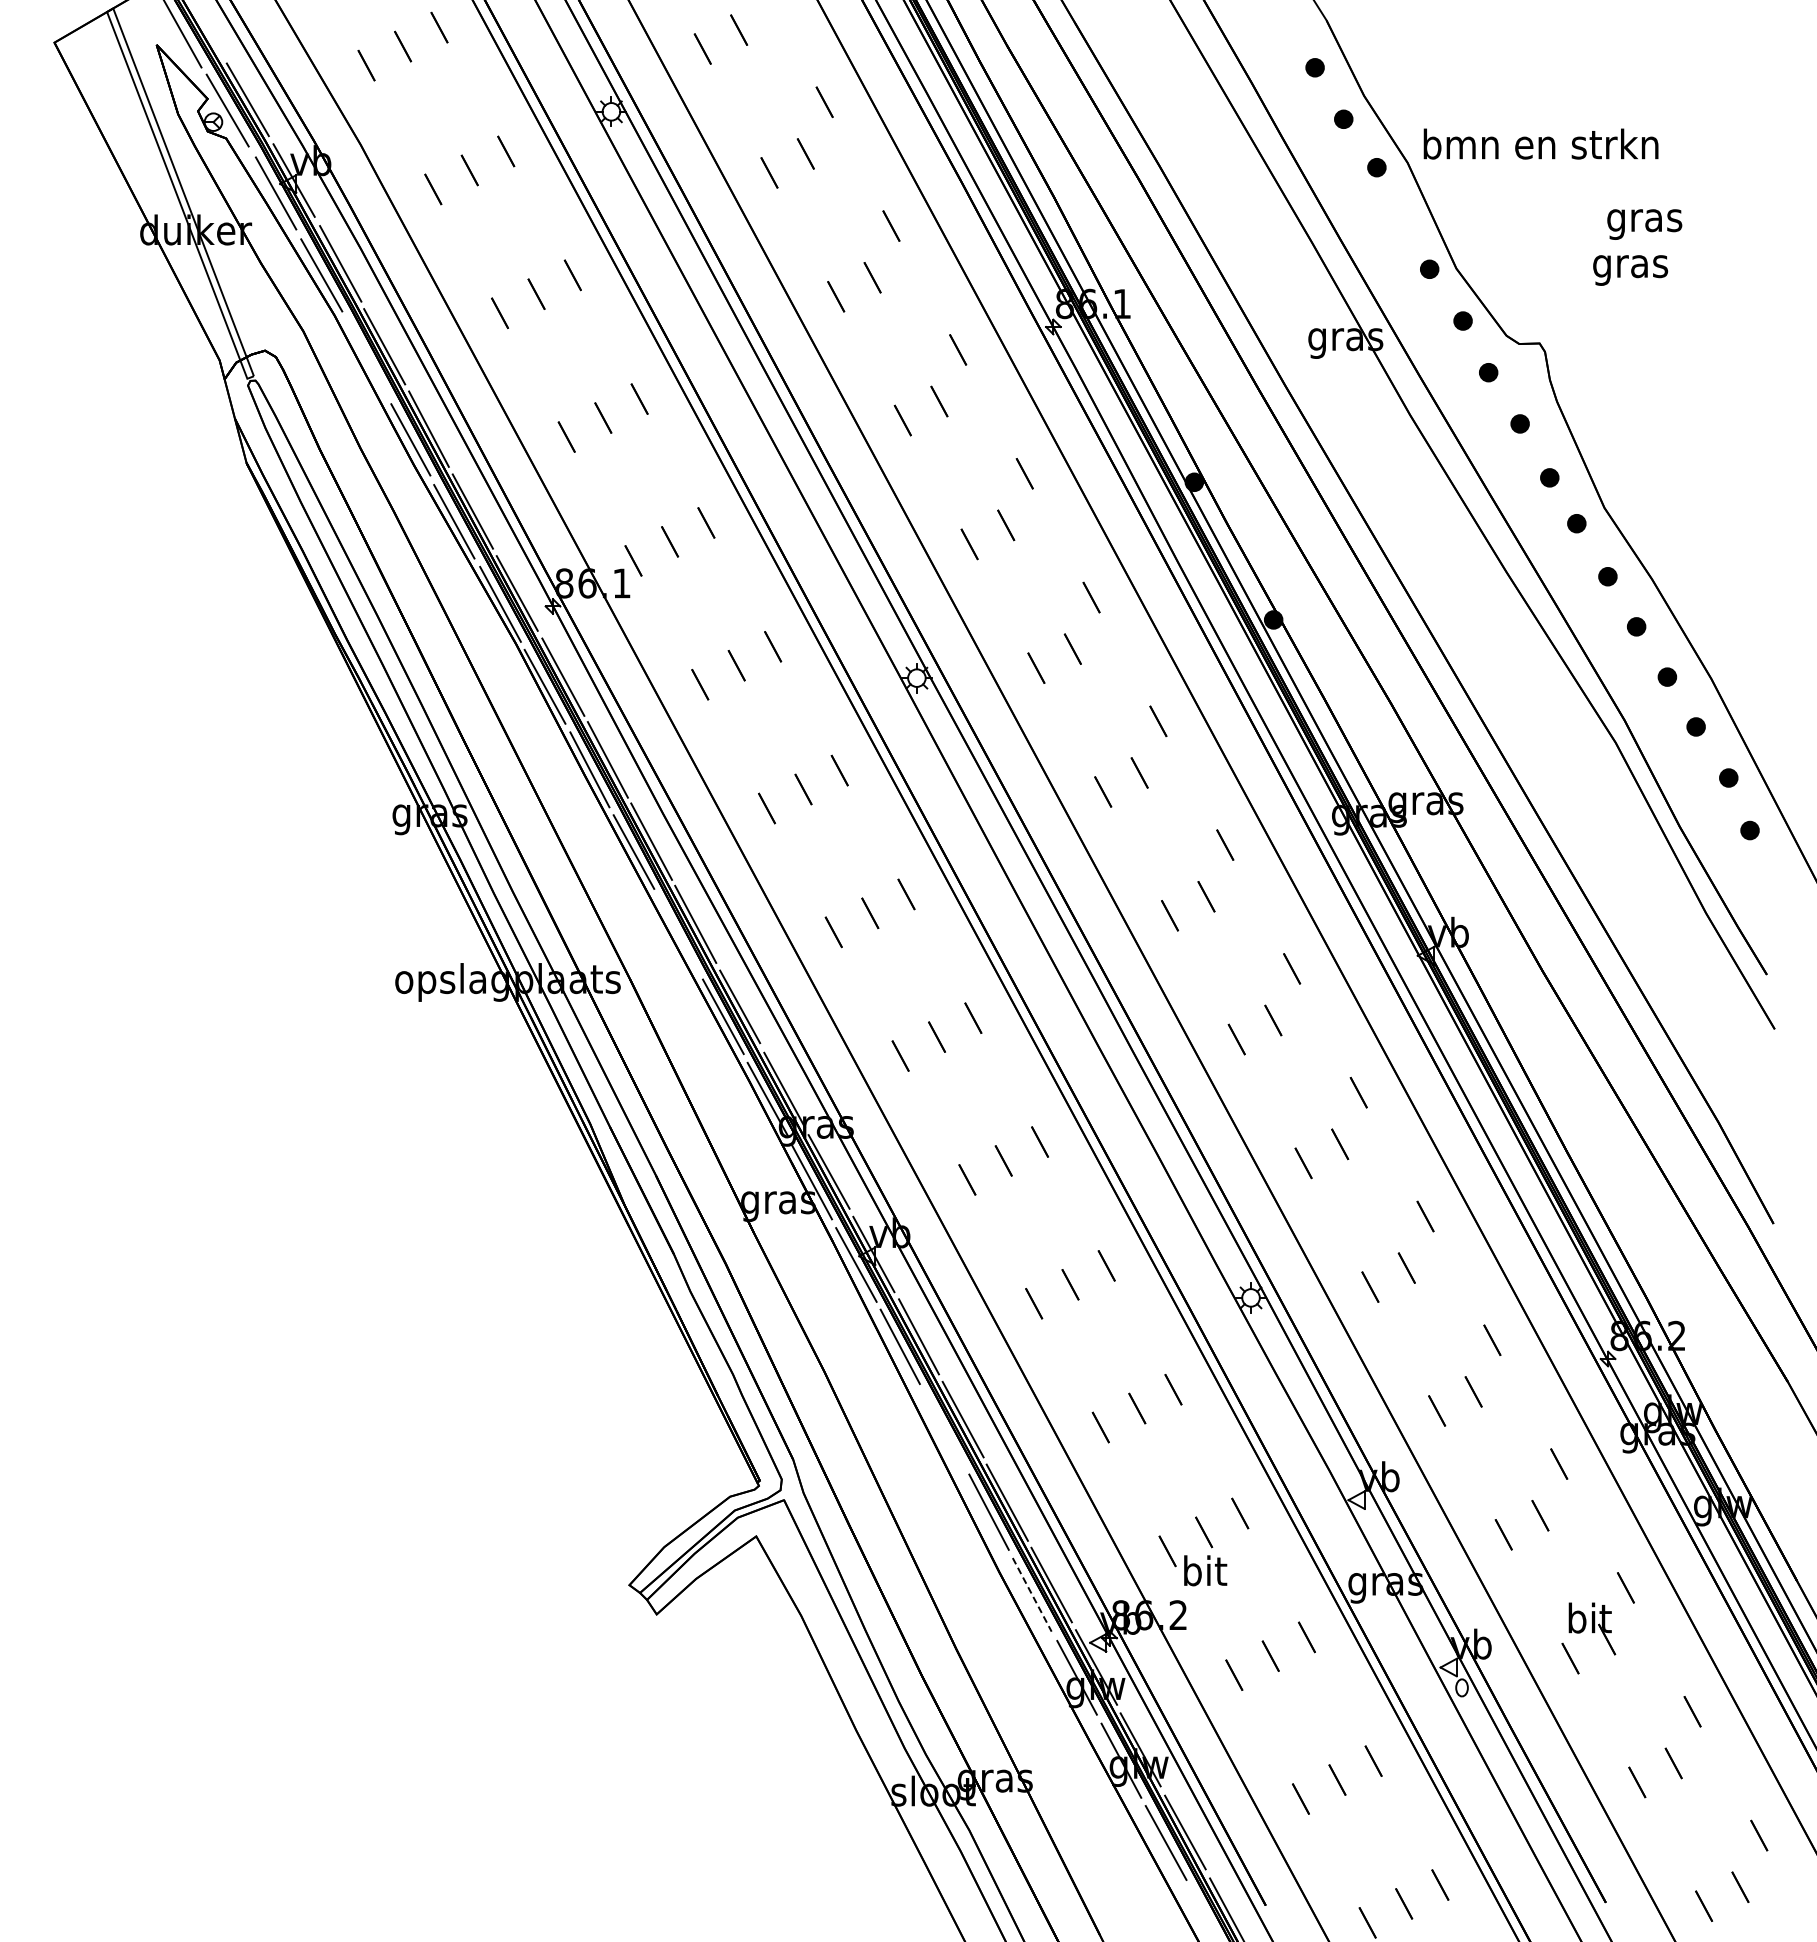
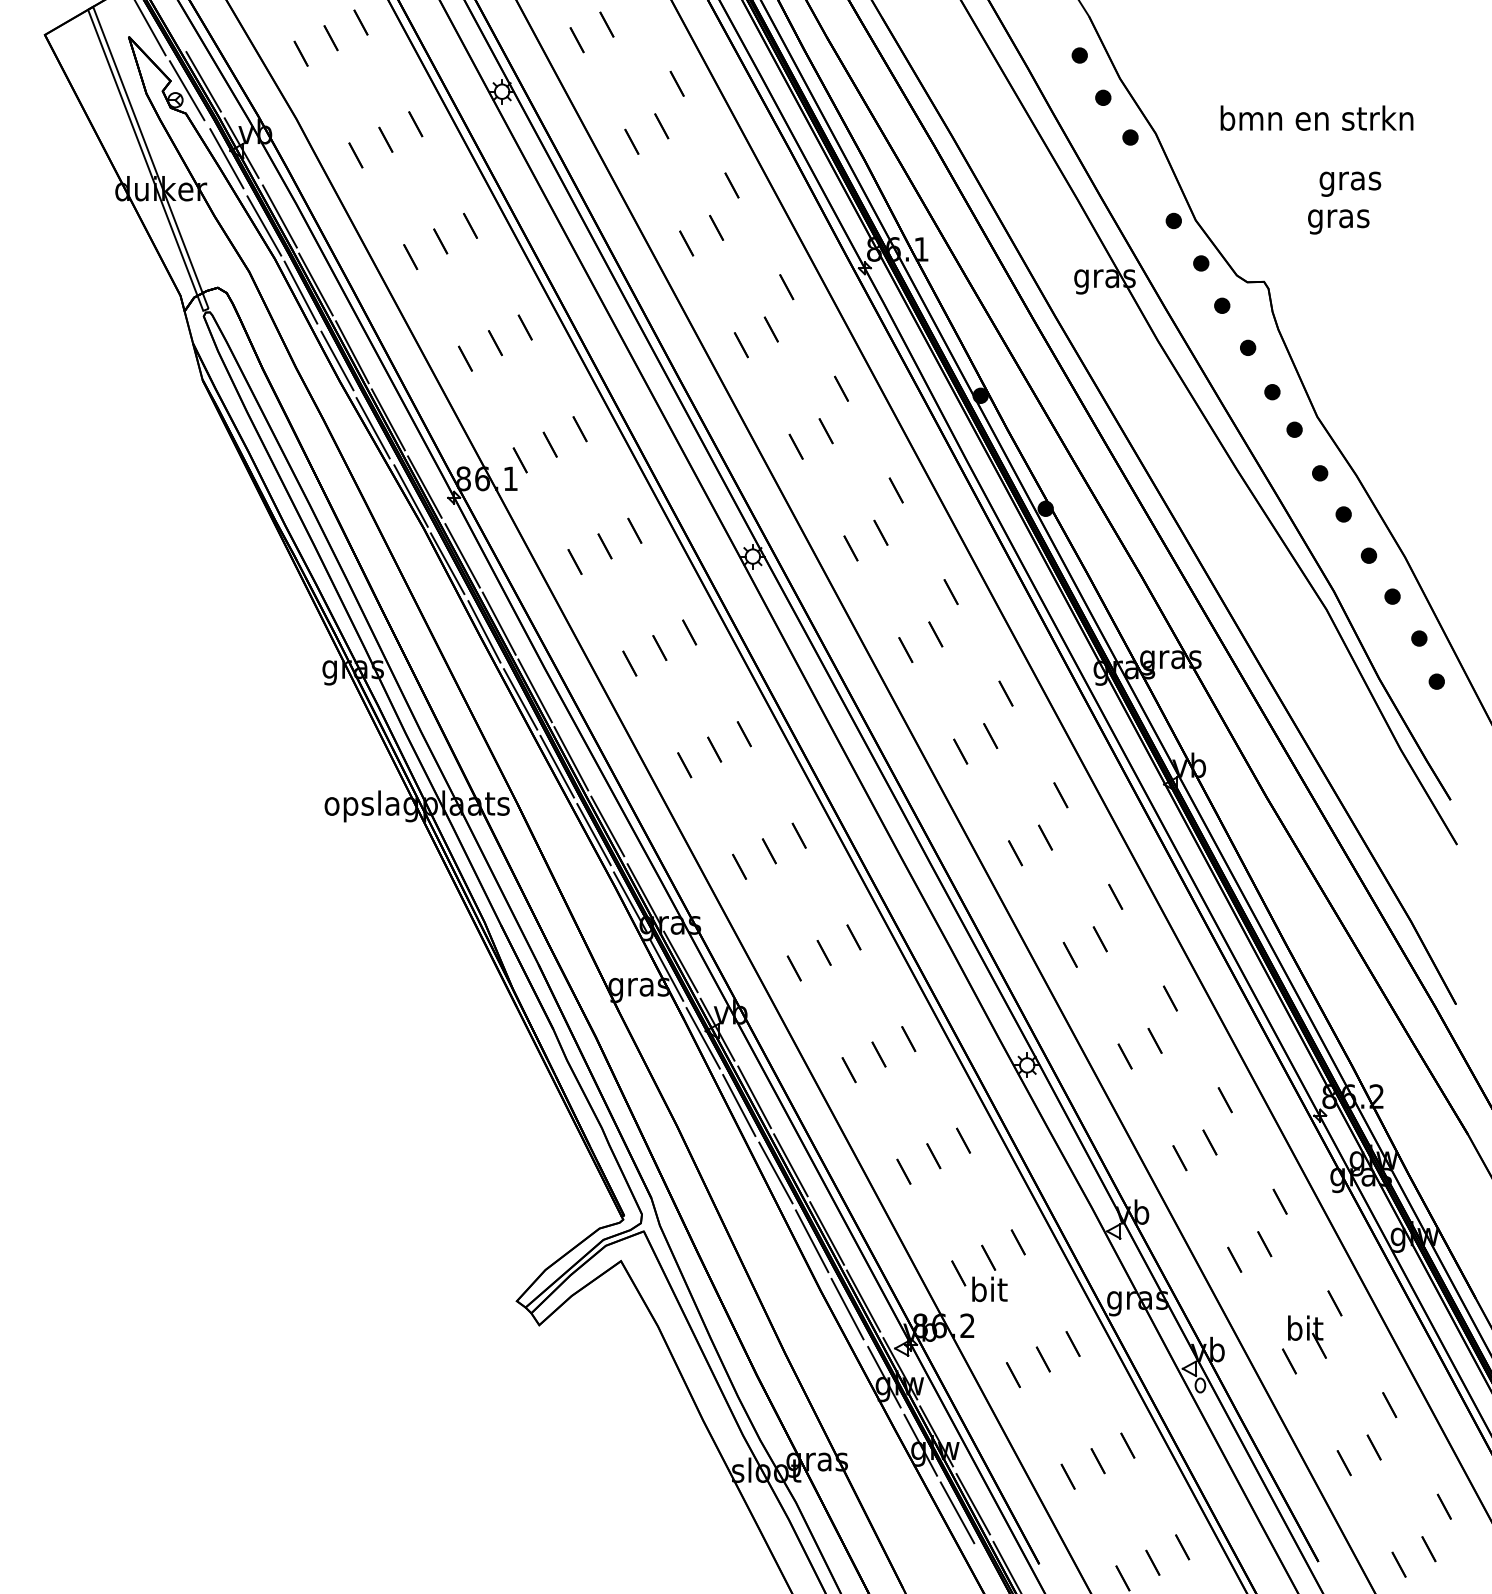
text: (1540, 143) -> (1316, 117), moved
line: (366, 356) -> (301, 292), added
line: (678, 933) -> (557, 766), added
line: (944, 1428) -> (775, 1172), added
line: (1032, 1594) -> (847, 1308), dashed -> solid

